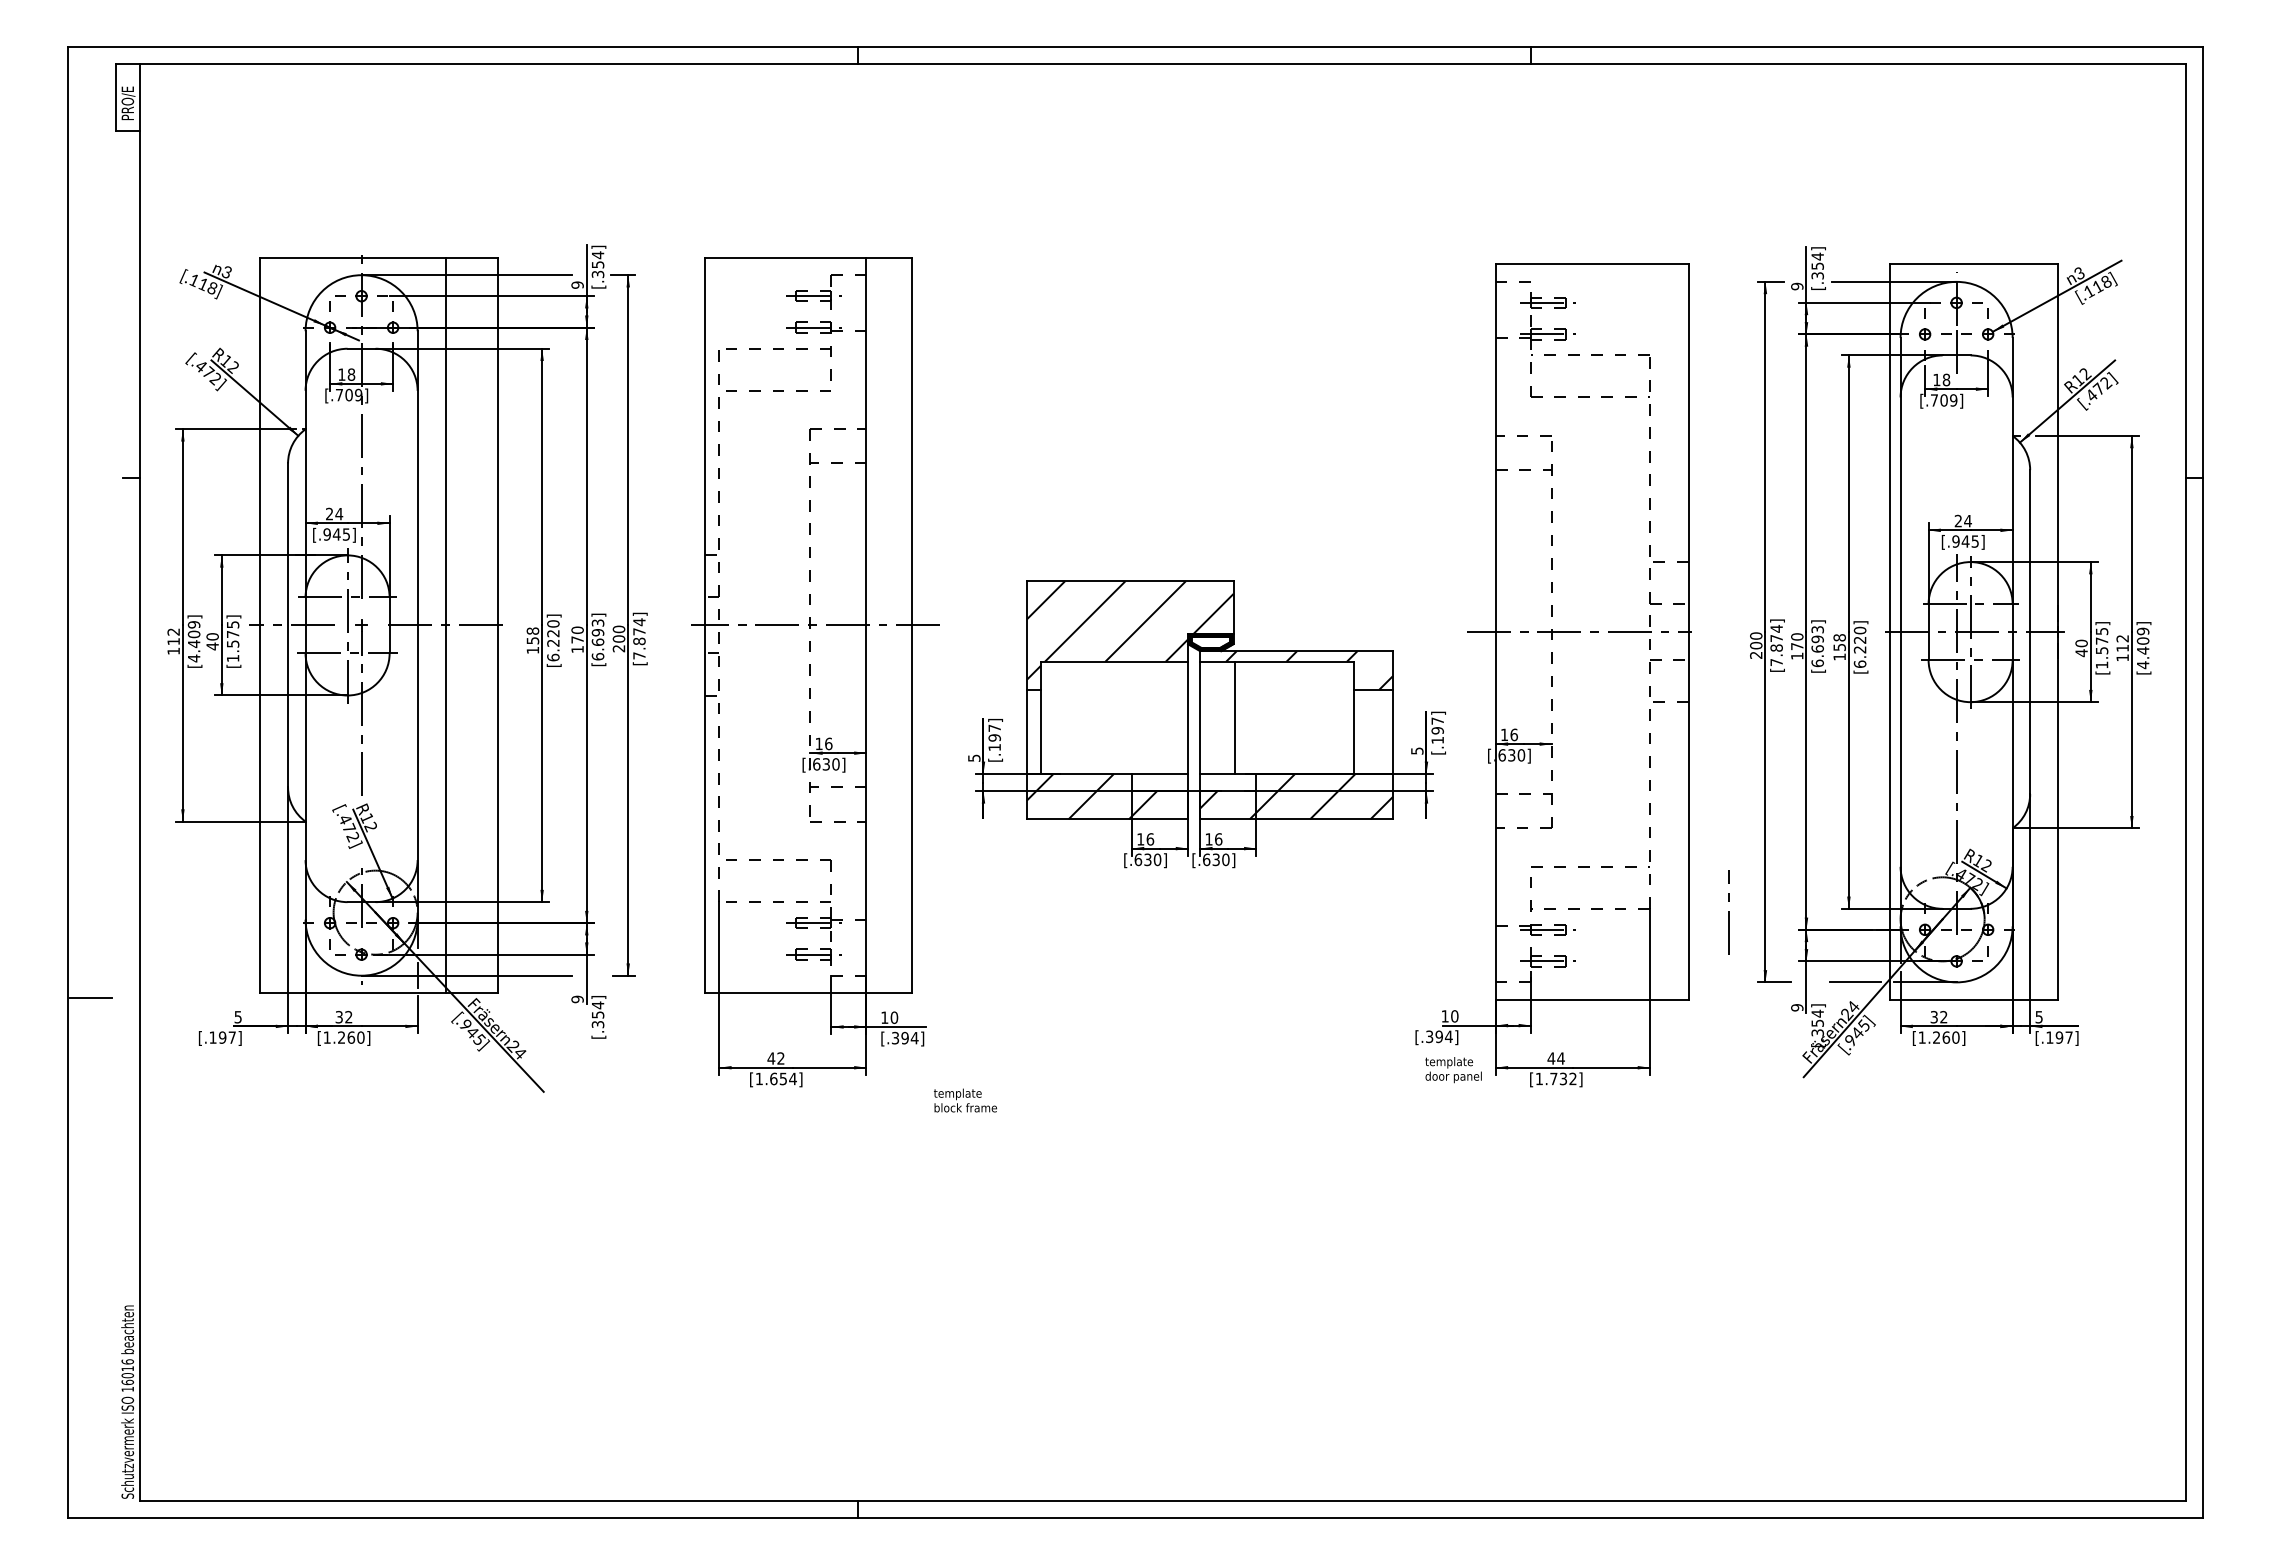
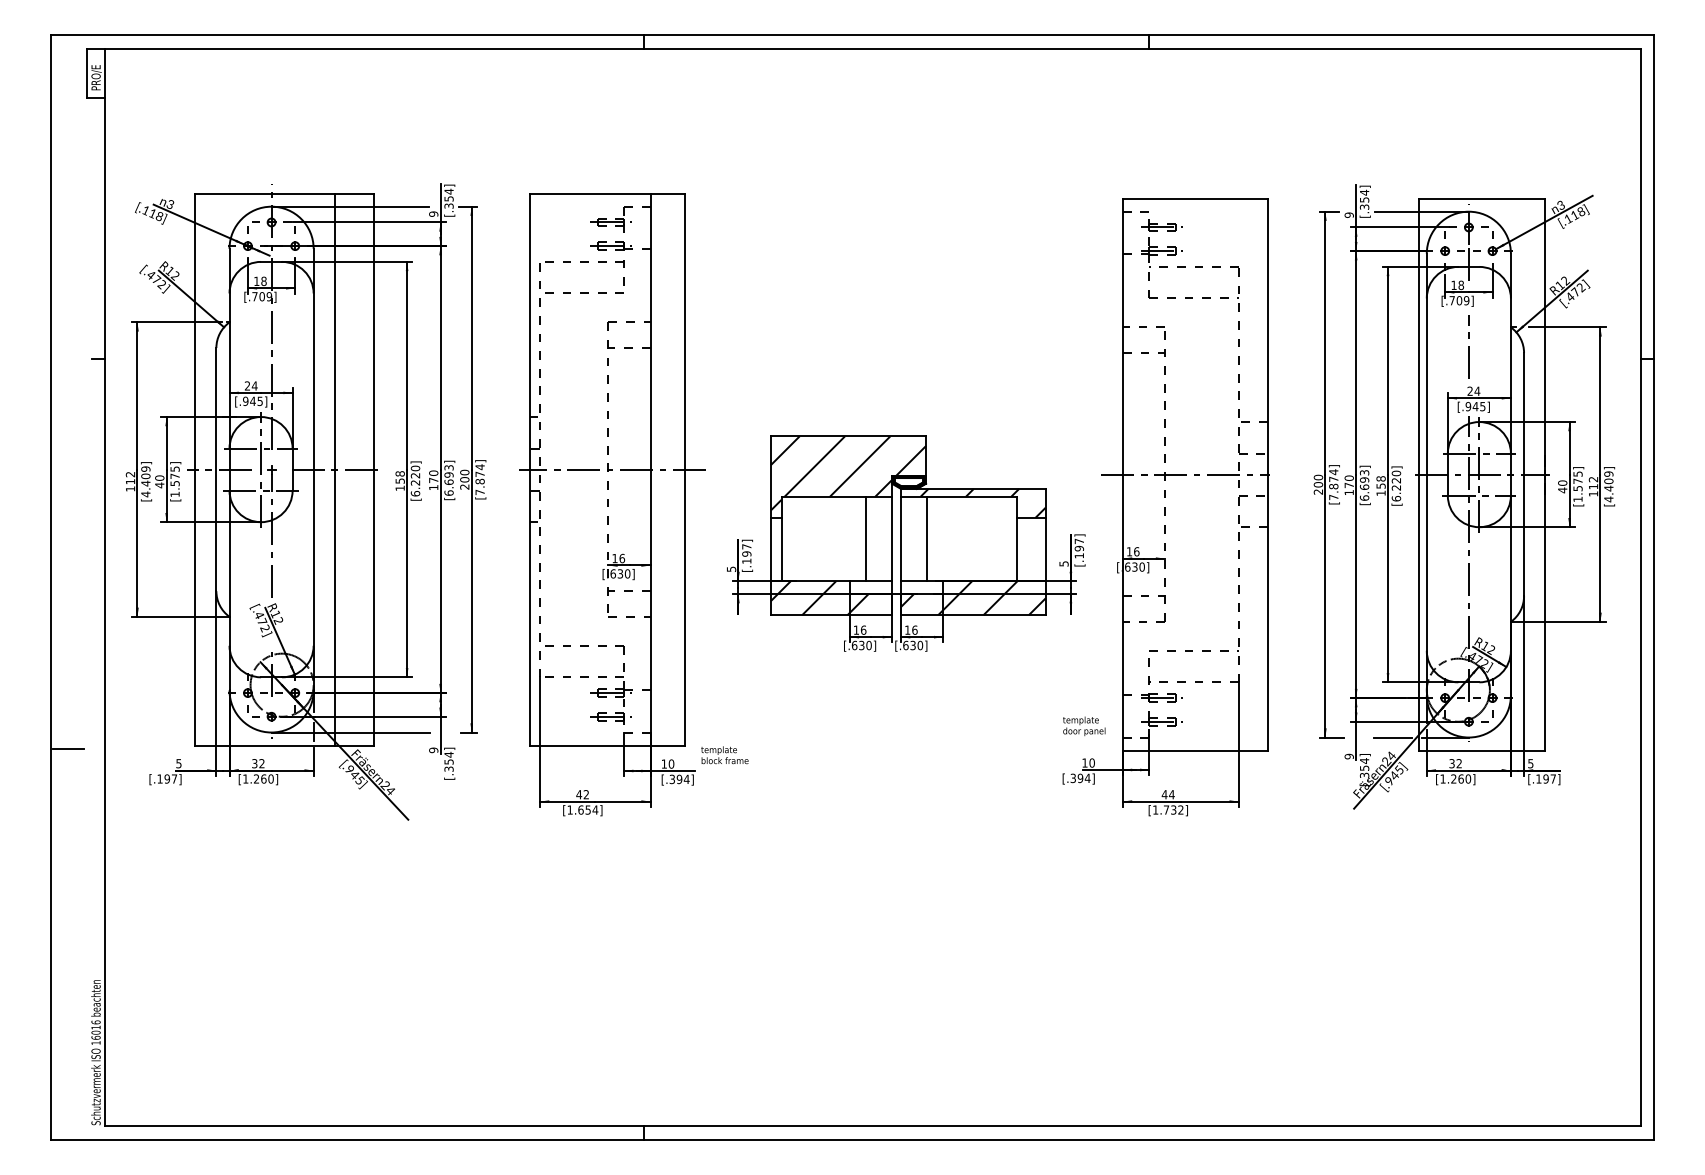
line: (1152, 717) -> (865, 538), added
line: (1728, 911) -> (1468, 346), moved
text: (1453, 1068) -> (1084, 725), moved
text: (964, 1100) -> (724, 755), moved

